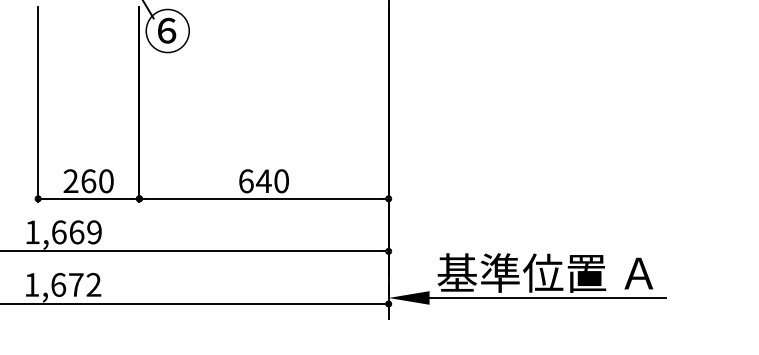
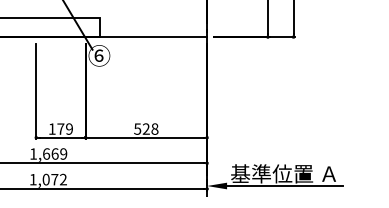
text: (87, 180) -> (60, 128), 260 -> 179
text: (264, 180) -> (146, 128), 640 -> 528
text: (57, 284) -> (45, 179), 1,672 -> 1,072

